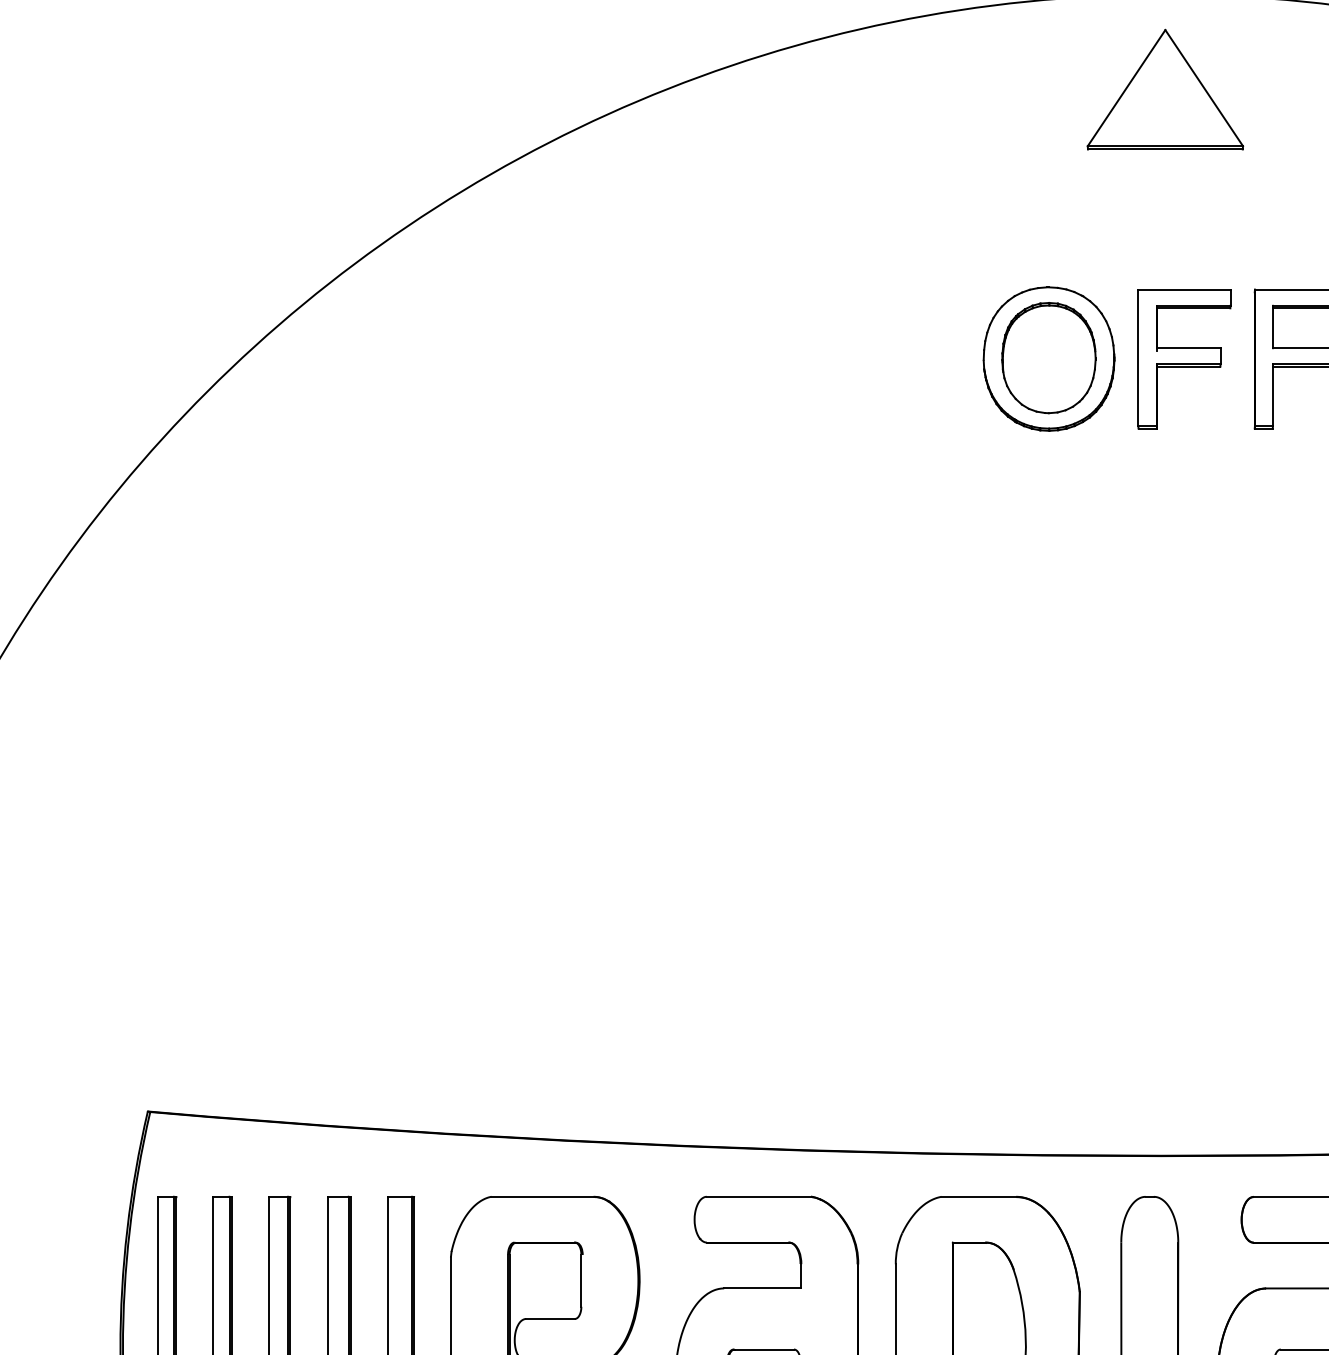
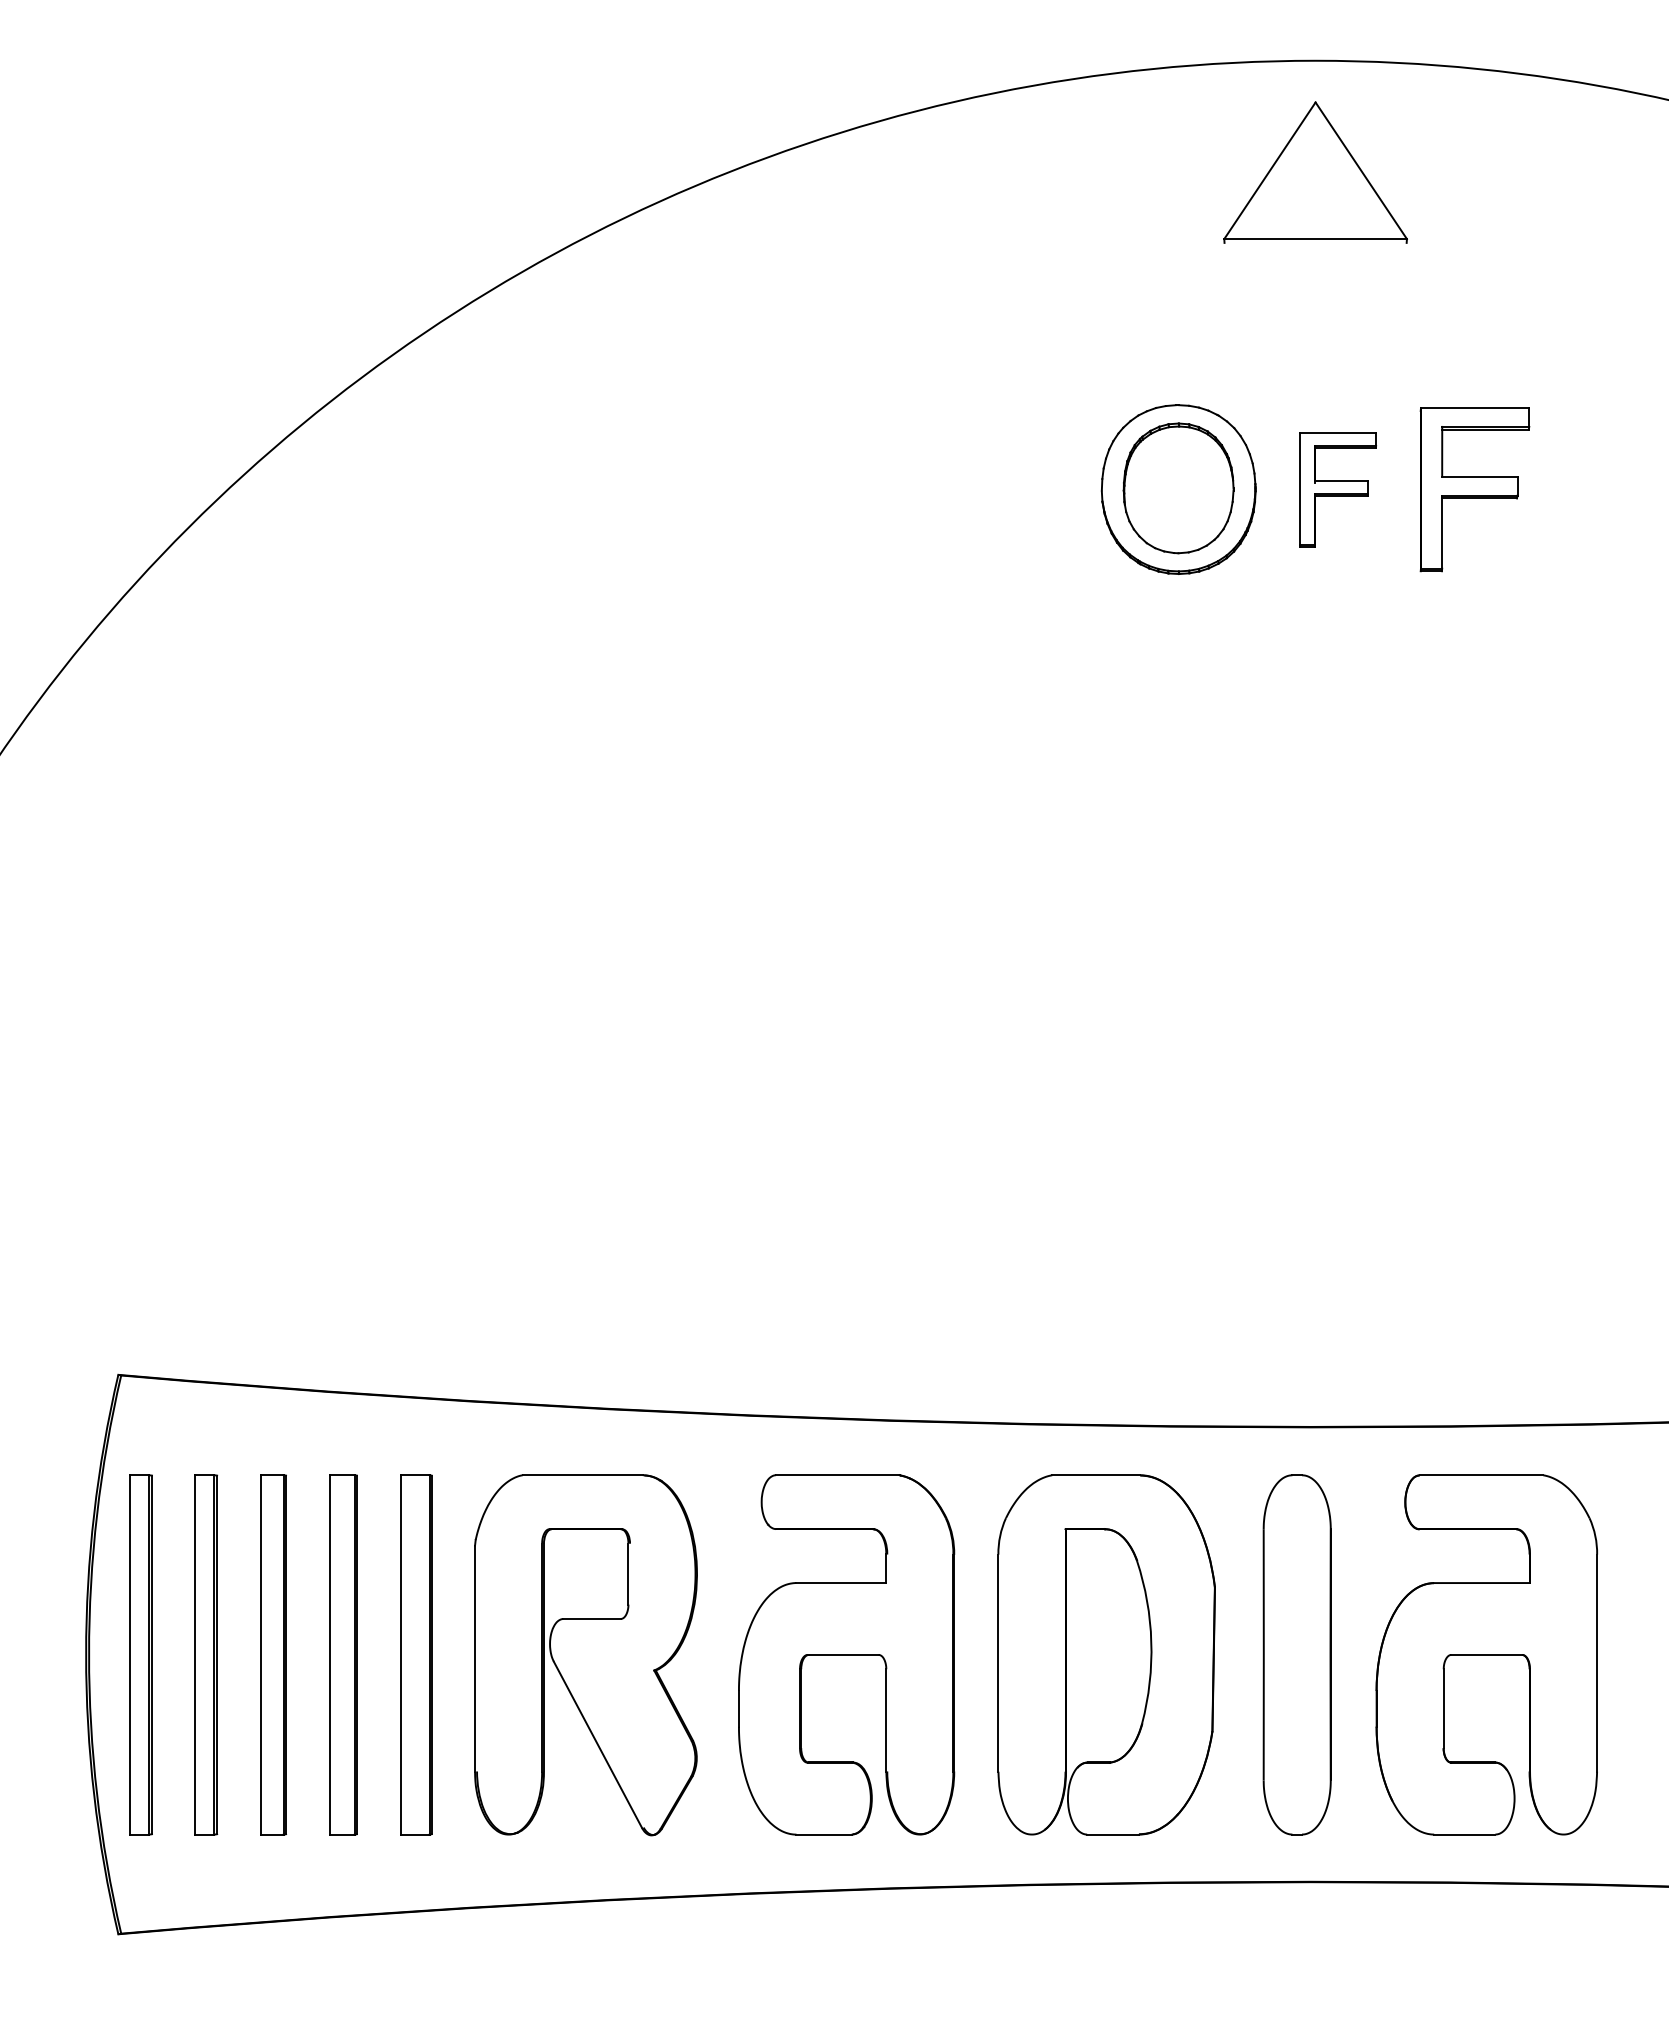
line: (1165, 149) -> (1315, 242), removed
part: (1184, 359) -> (1338, 489), size x0.7

